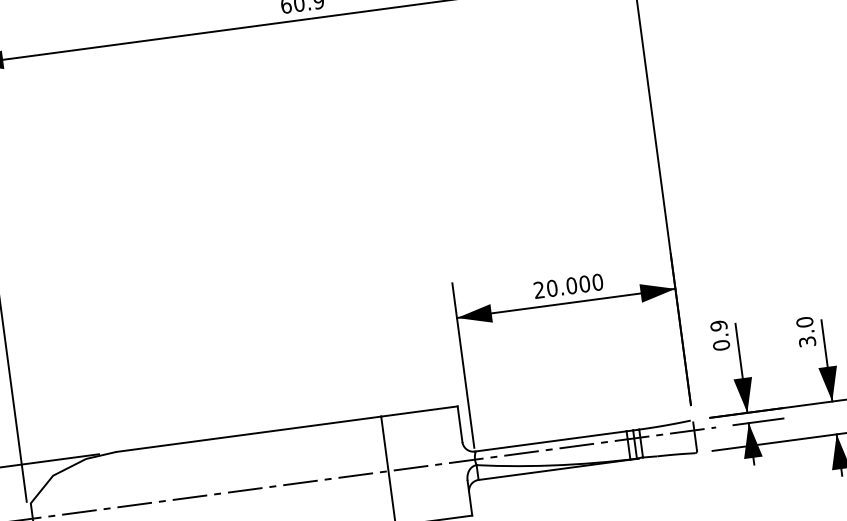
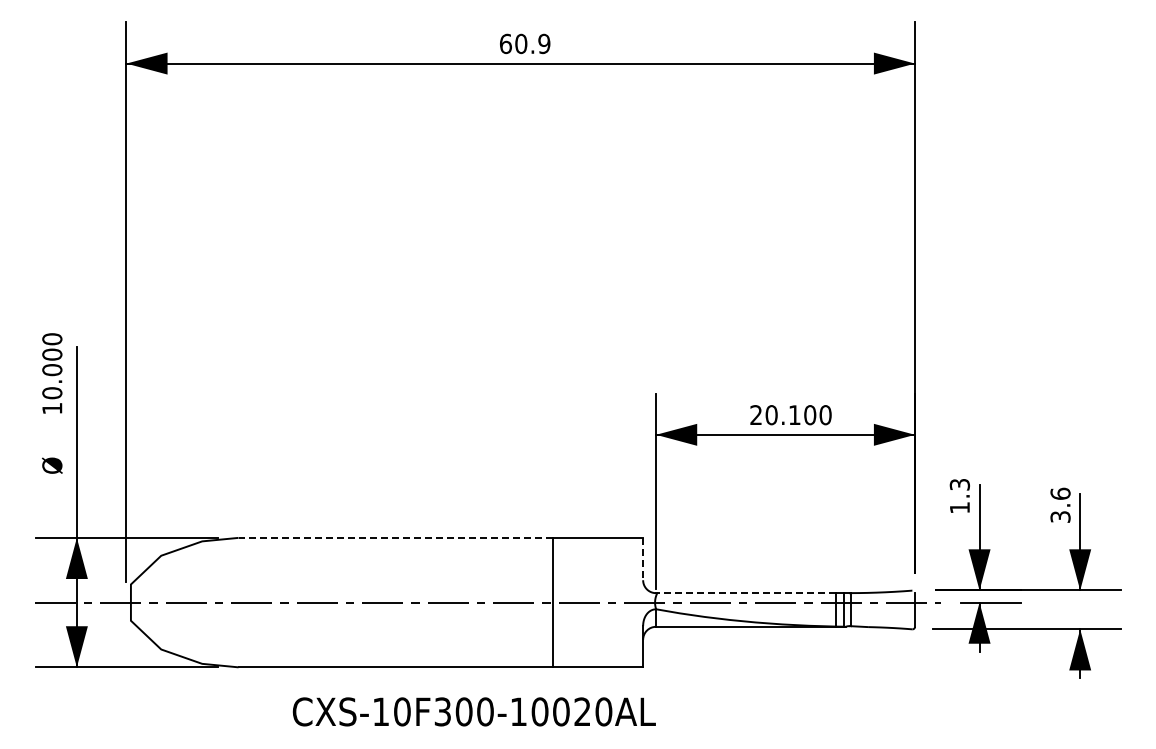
text: (571, 286) -> (794, 415), 20.000 -> 20.100
text: (804, 321) -> (1060, 493), 3.0 -> 3.6
text: (719, 335) -> (959, 495), 0.9 -> 1.3
line: (460, 424) -> (643, 559), solid -> dashed
line: (248, 433) -> (395, 537), solid -> dashed
line: (551, 441) -> (746, 593), solid -> dashed

